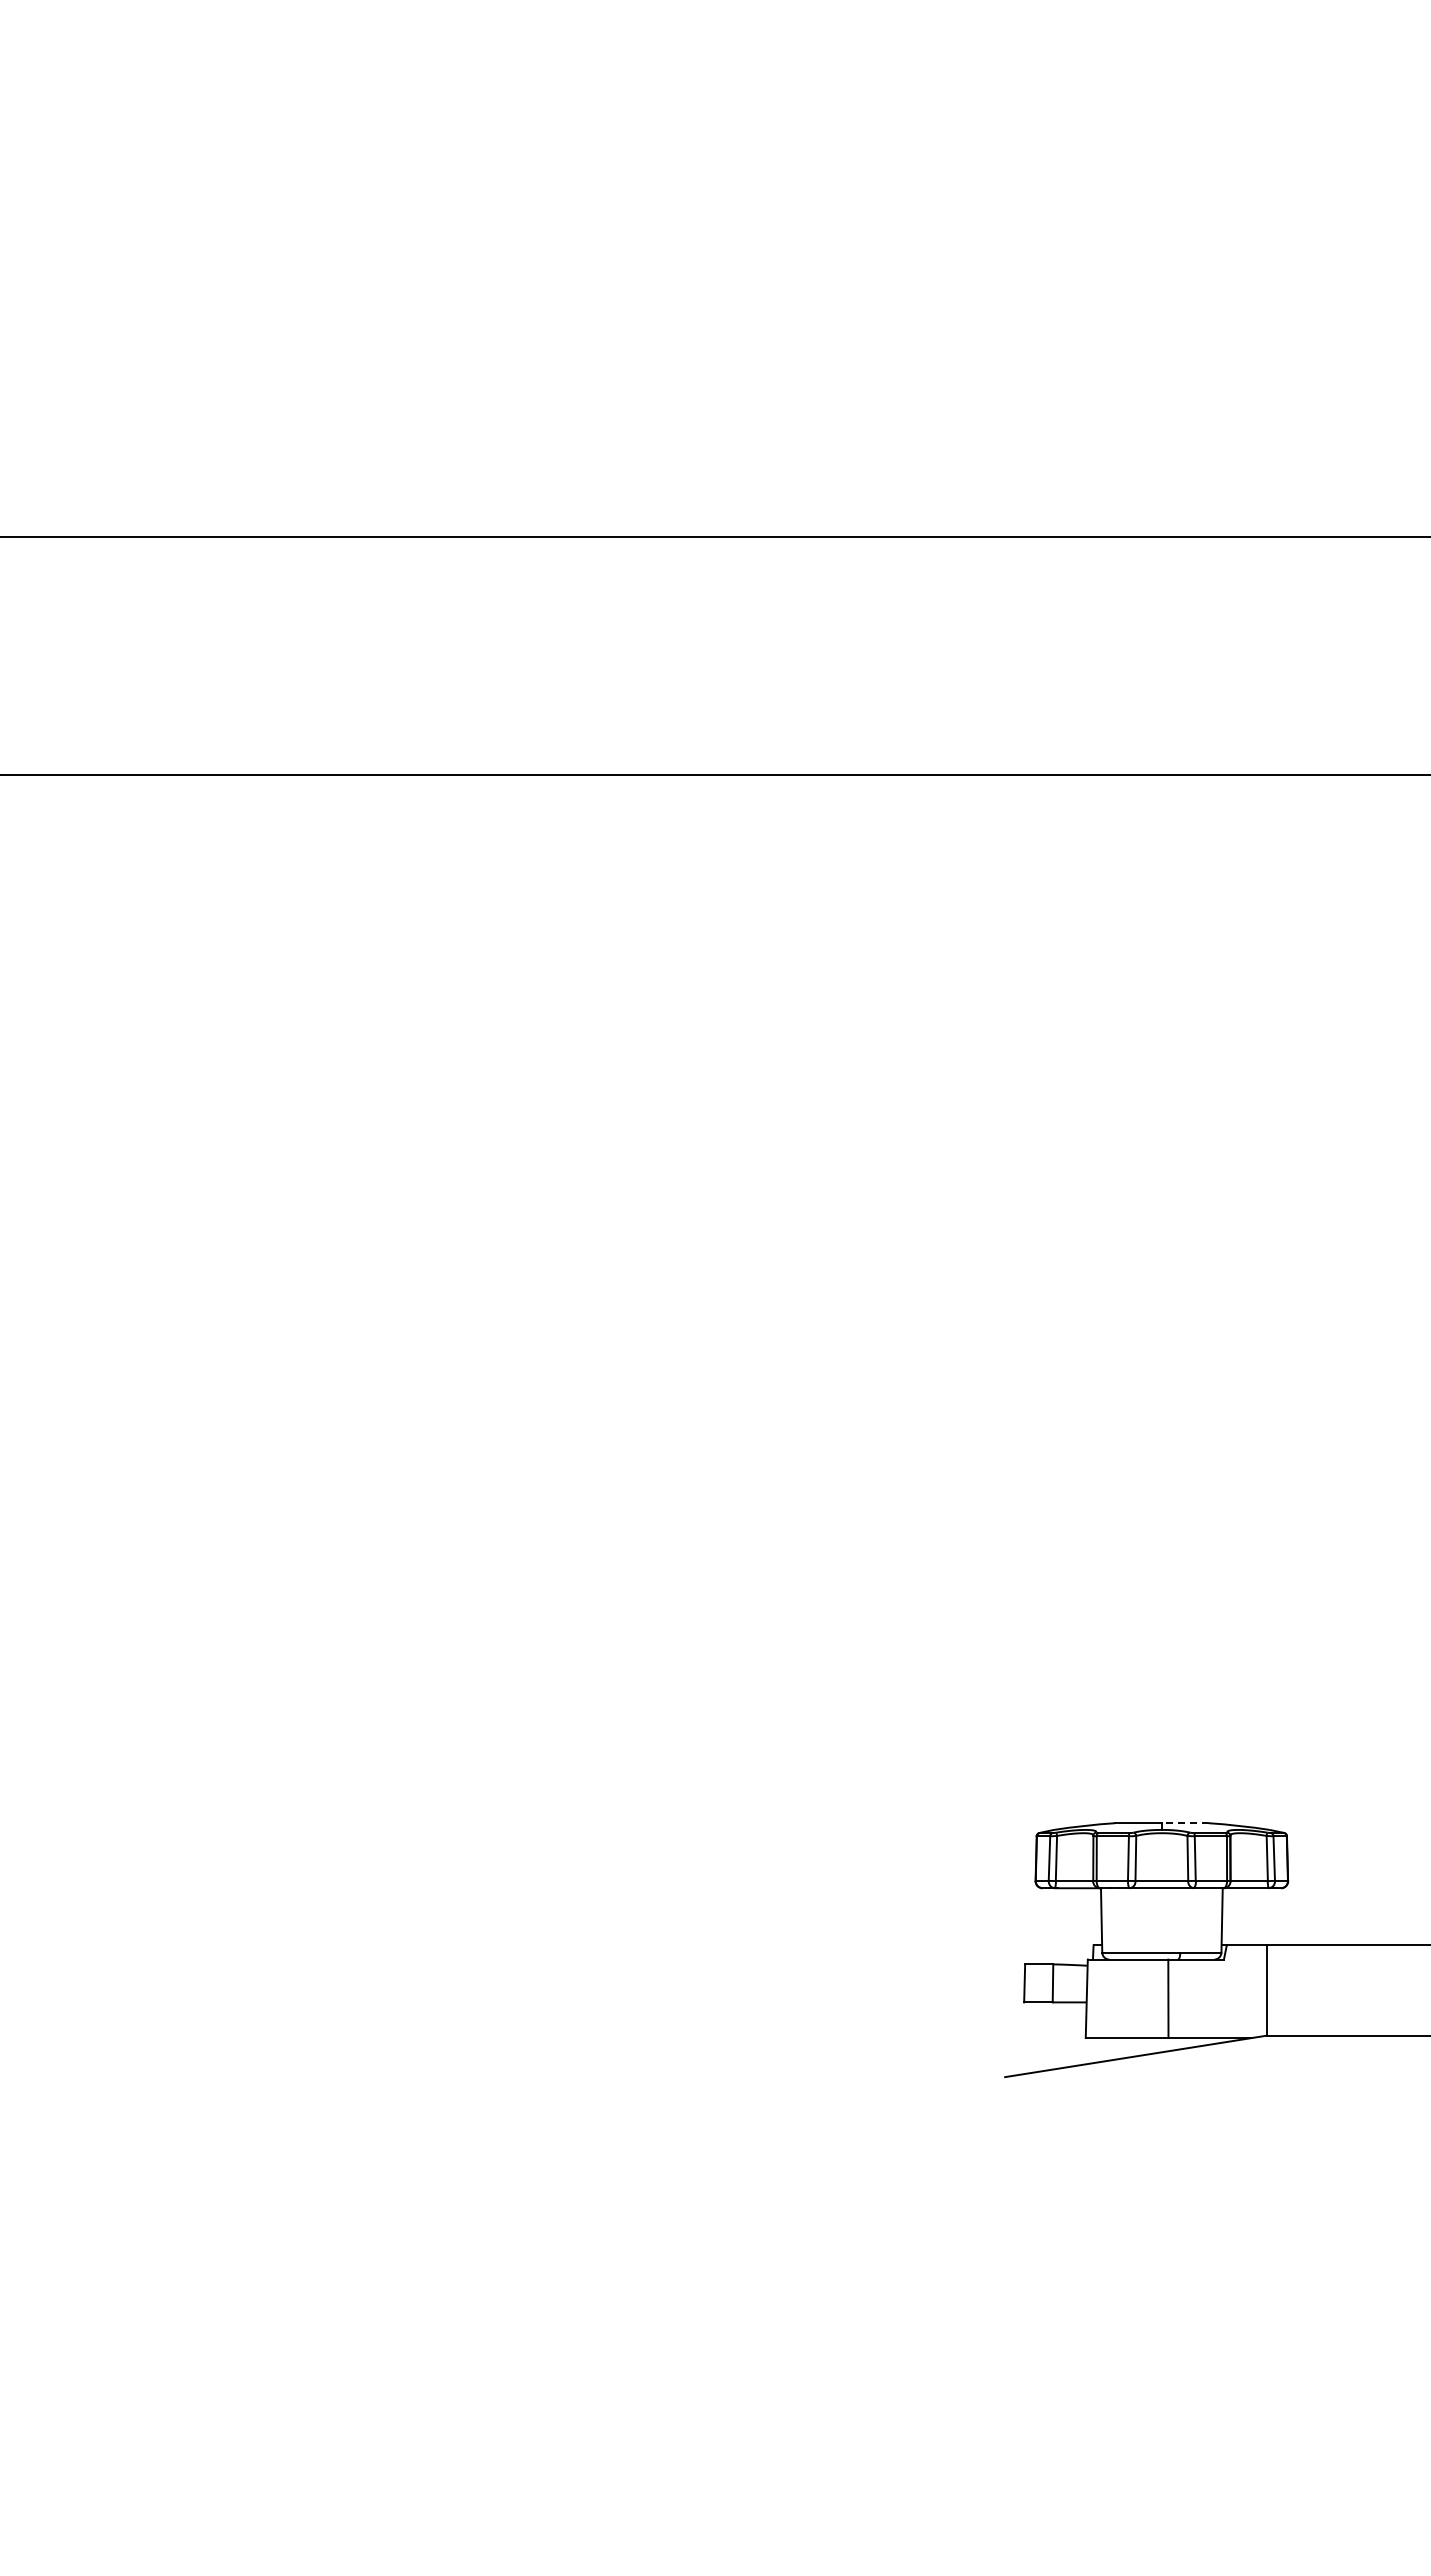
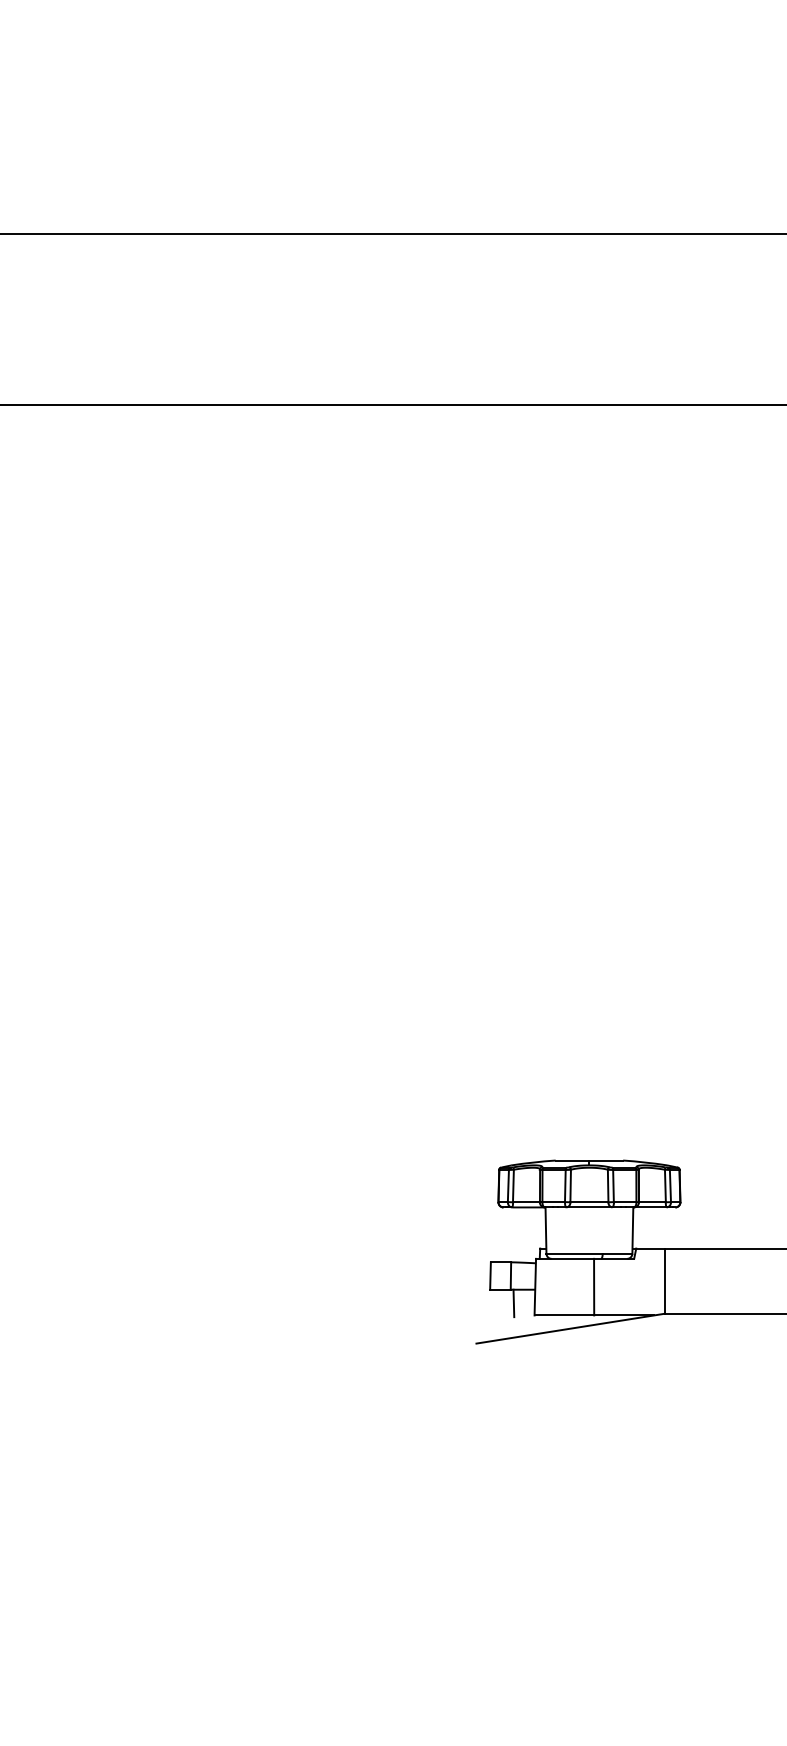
line: (1184, 1823) -> (605, 1160), dashed -> solid
line: (1056, 2021) -> (513, 1303), added

